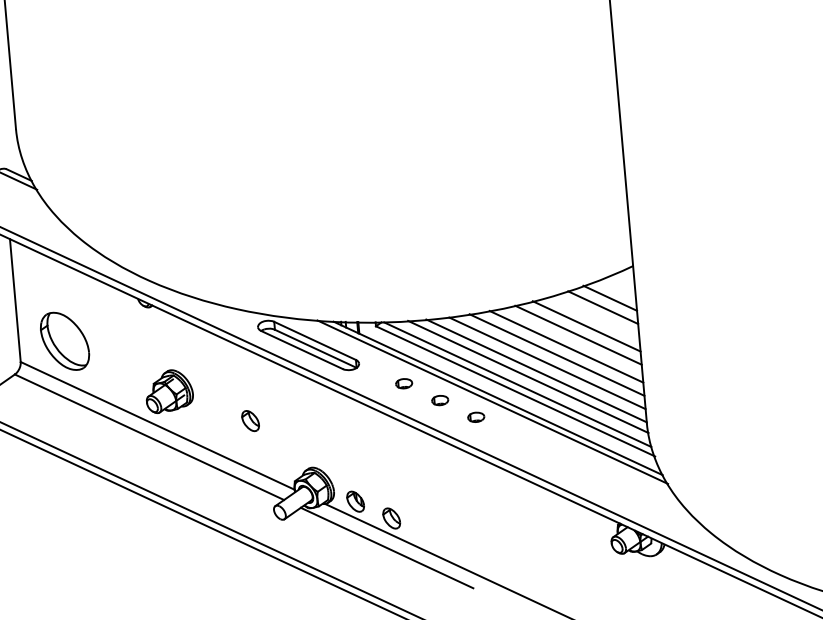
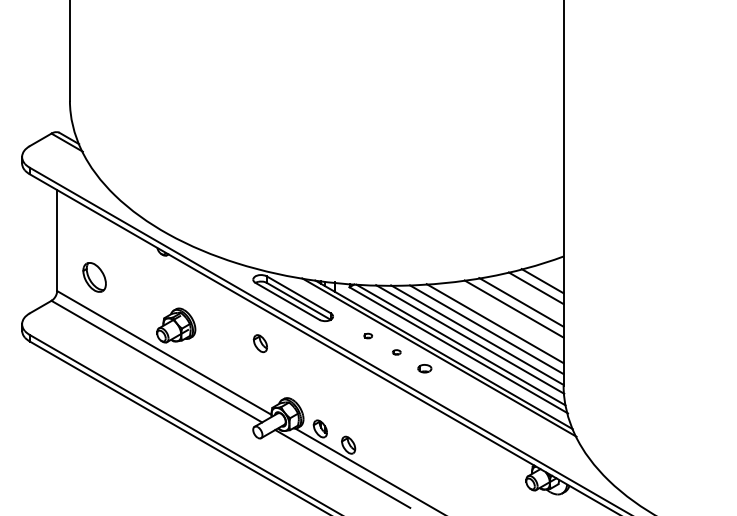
part: (64, 341) -> (94, 277), size x0.6
line: (566, 346) -> (503, 317), removed
part: (402, 383) -> (367, 335), size x0.6
part: (440, 400) -> (396, 352), size x0.6
part: (249, 420) -> (259, 343), moved

